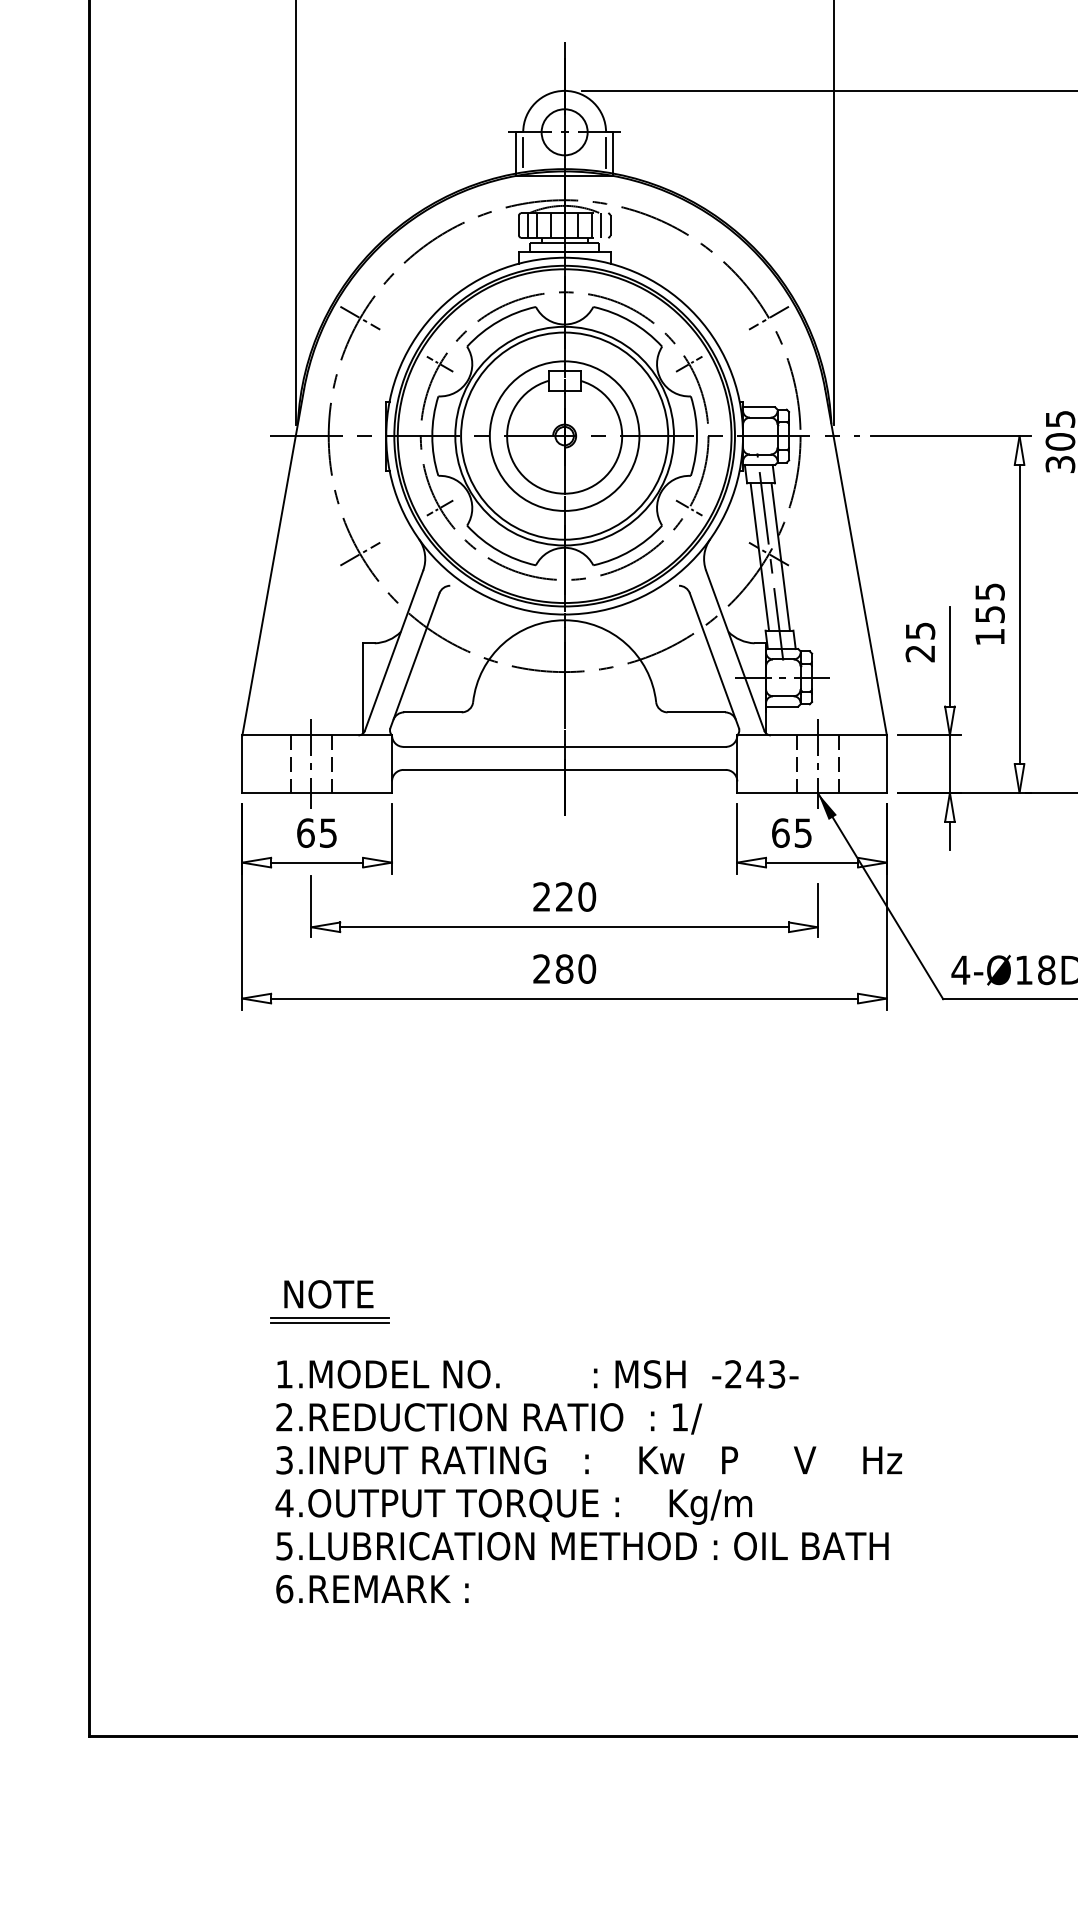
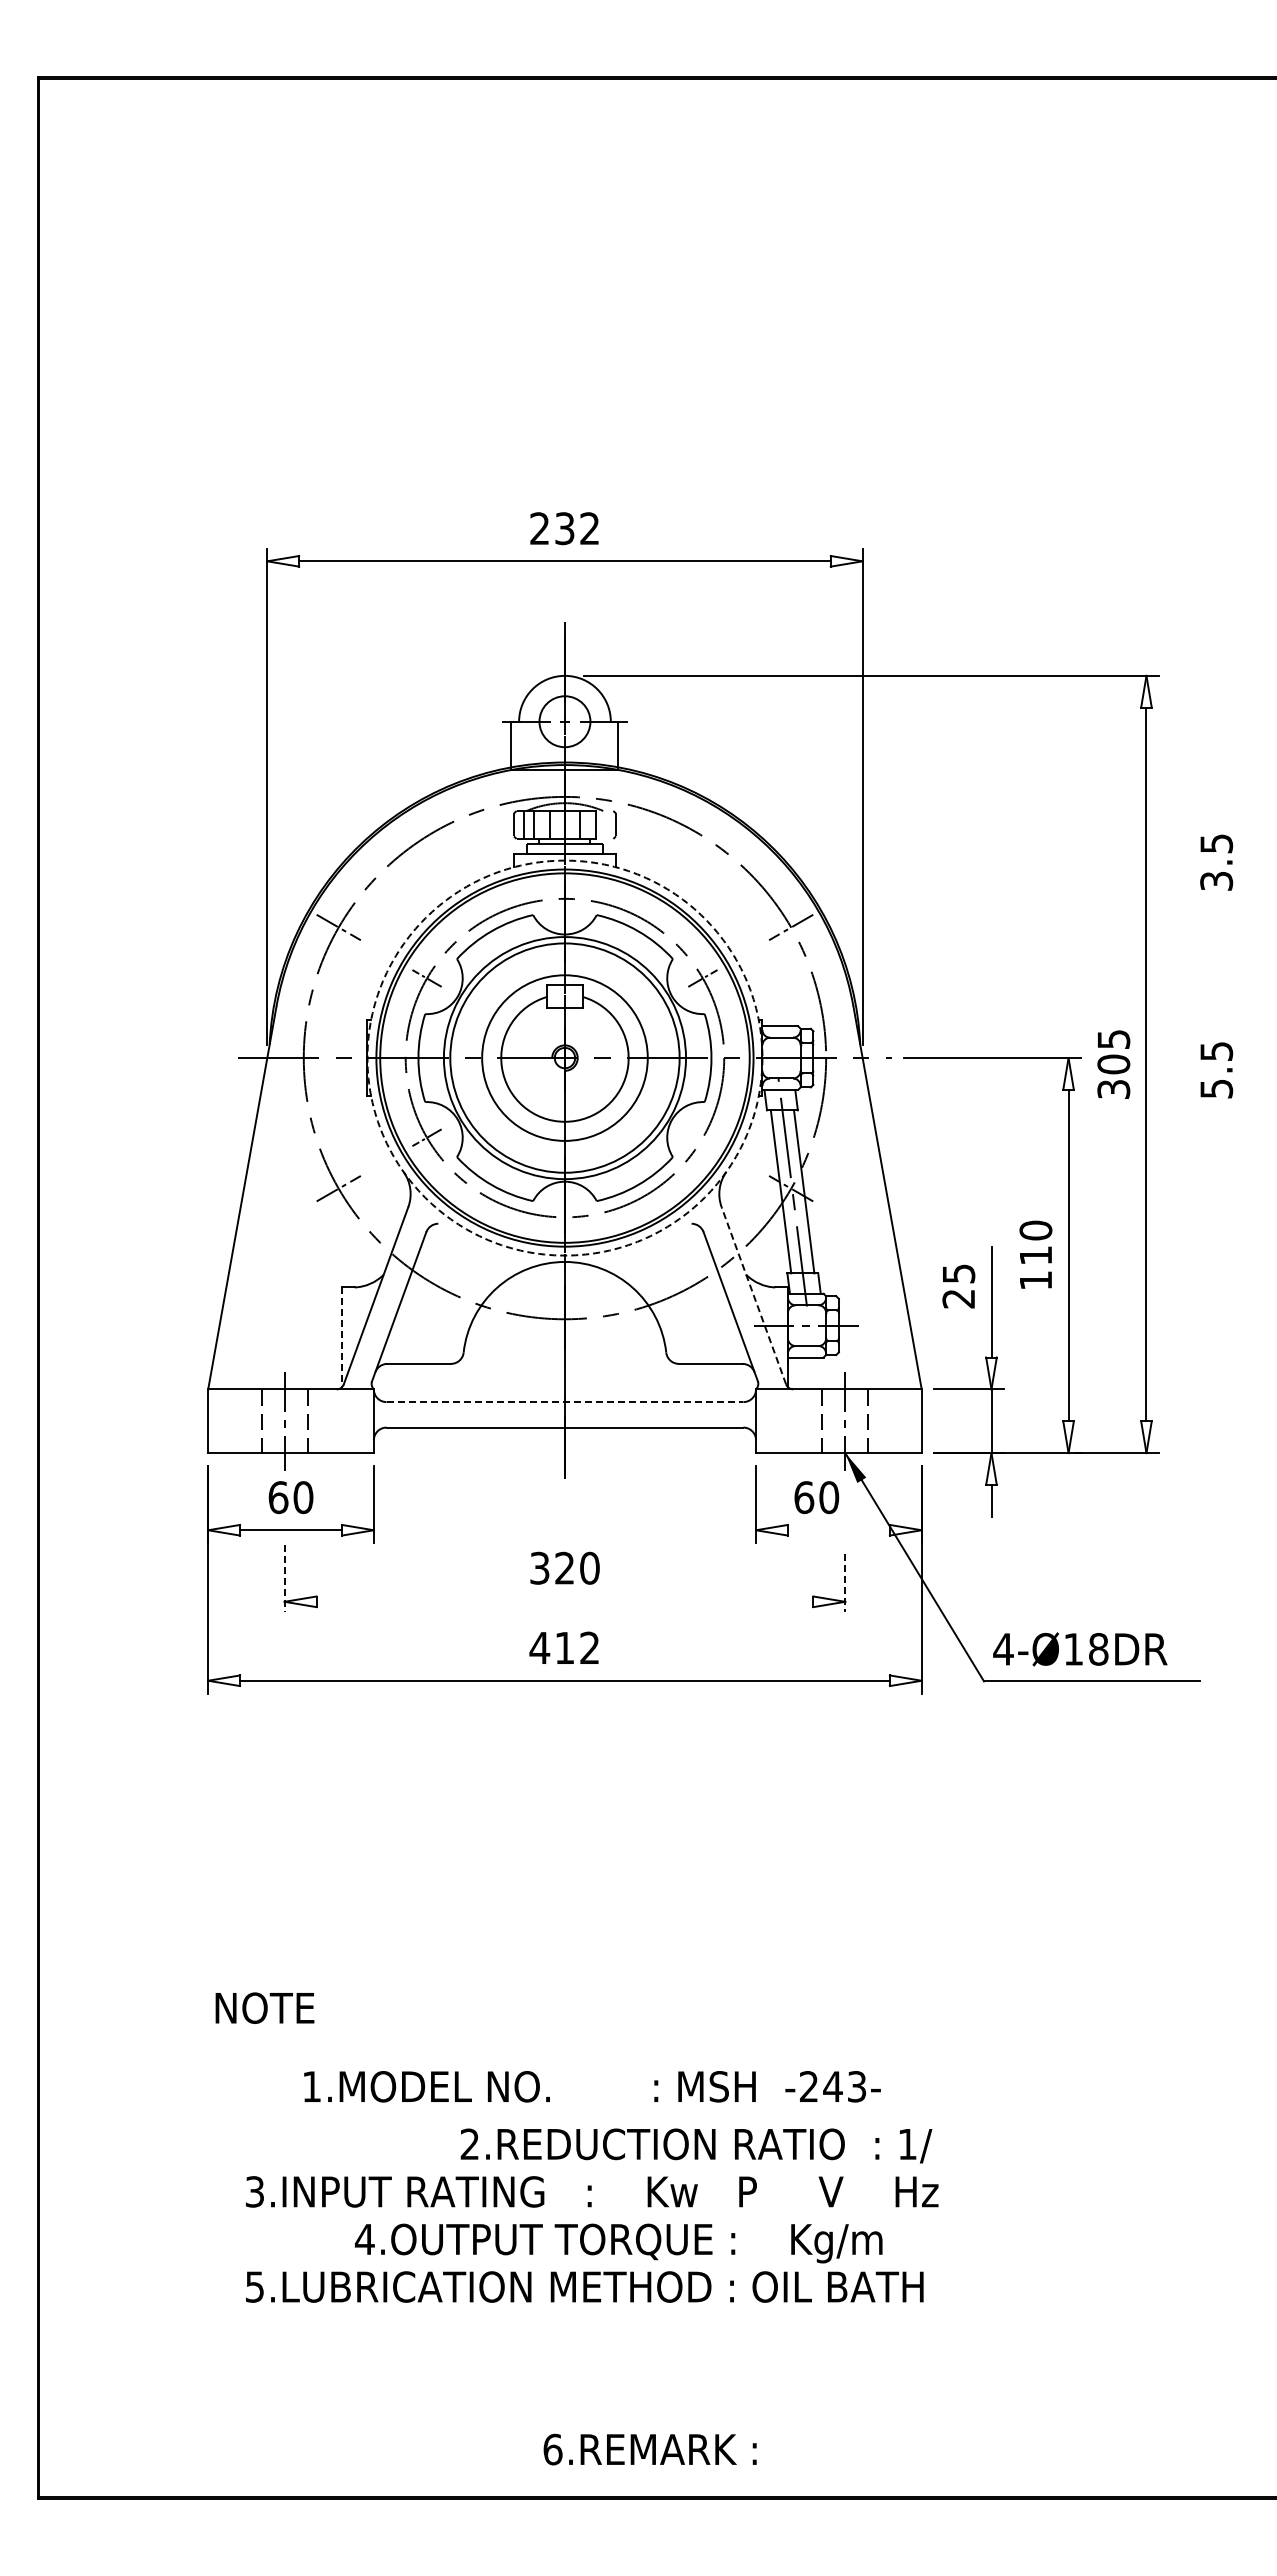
line: (523, 152) -> (519, 744), removed
line: (605, 152) -> (610, 744), removed
line: (601, 225) -> (605, 824), removed
circle: (564, 435) -> (564, 1057), solid -> dashed
line: (688, 507) -> (702, 1137), removed
text: (989, 602) -> (1035, 1242), 155 -> 110
line: (734, 650) -> (753, 1295), solid -> dashed
line: (363, 688) -> (342, 1337), solid -> dashed
line: (565, 747) -> (565, 1402), solid -> dashed
text: (328, 833) -> (303, 1497), 65 -> 60
text: (803, 833) -> (829, 1497), 65 -> 60
line: (811, 862) -> (838, 1530), removed
text: (541, 897) -> (539, 1568), 220 -> 320
line: (311, 907) -> (284, 1579), solid -> dashed
line: (818, 910) -> (845, 1583), solid -> dashed
line: (564, 927) -> (564, 1601), removed
text: (564, 968) -> (564, 1647), 280 -> 412
text: (328, 1293) -> (264, 2007), moved
line: (329, 1318) -> (304, 2034), removed
line: (329, 1323) -> (304, 2040), removed
text: (538, 1374) -> (592, 2086), moved
text: (489, 1418) -> (696, 2145), moved
text: (513, 1506) -> (618, 2243), moved
text: (371, 1589) -> (649, 2449), moved

